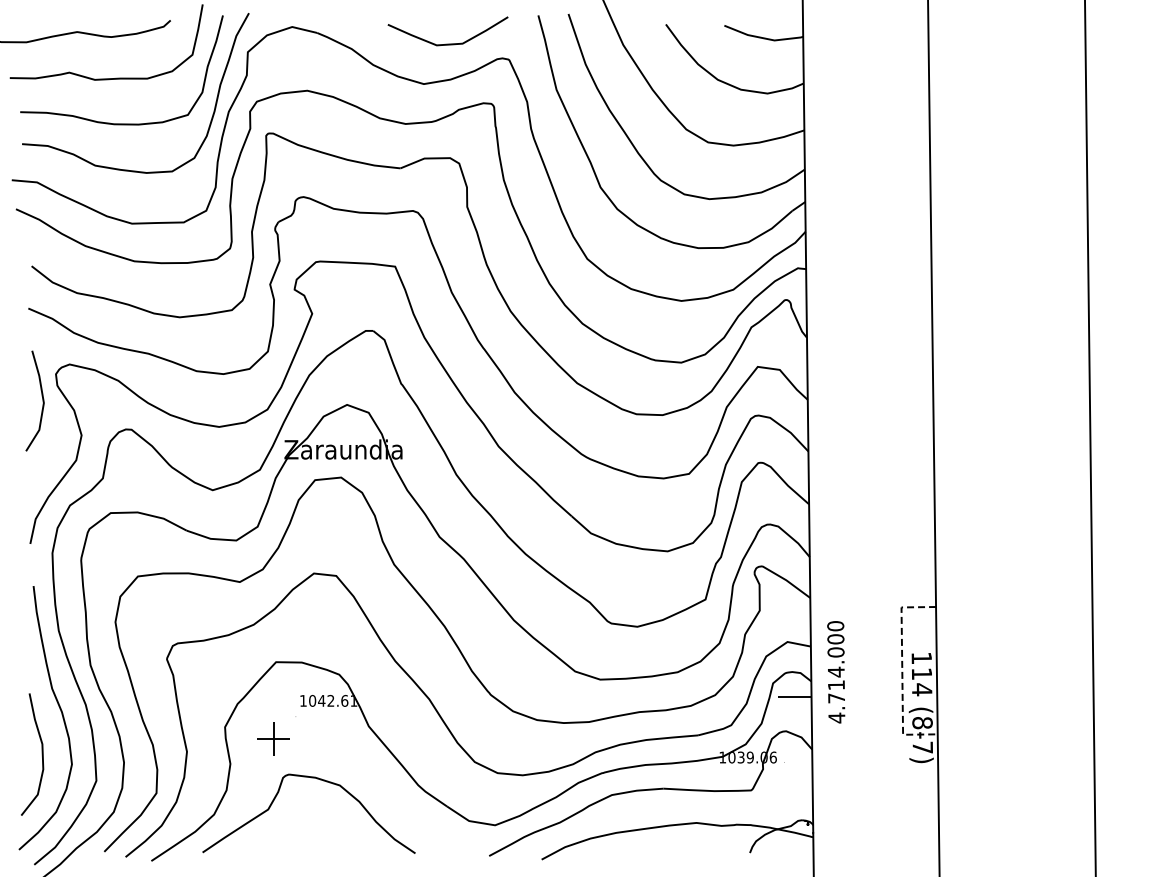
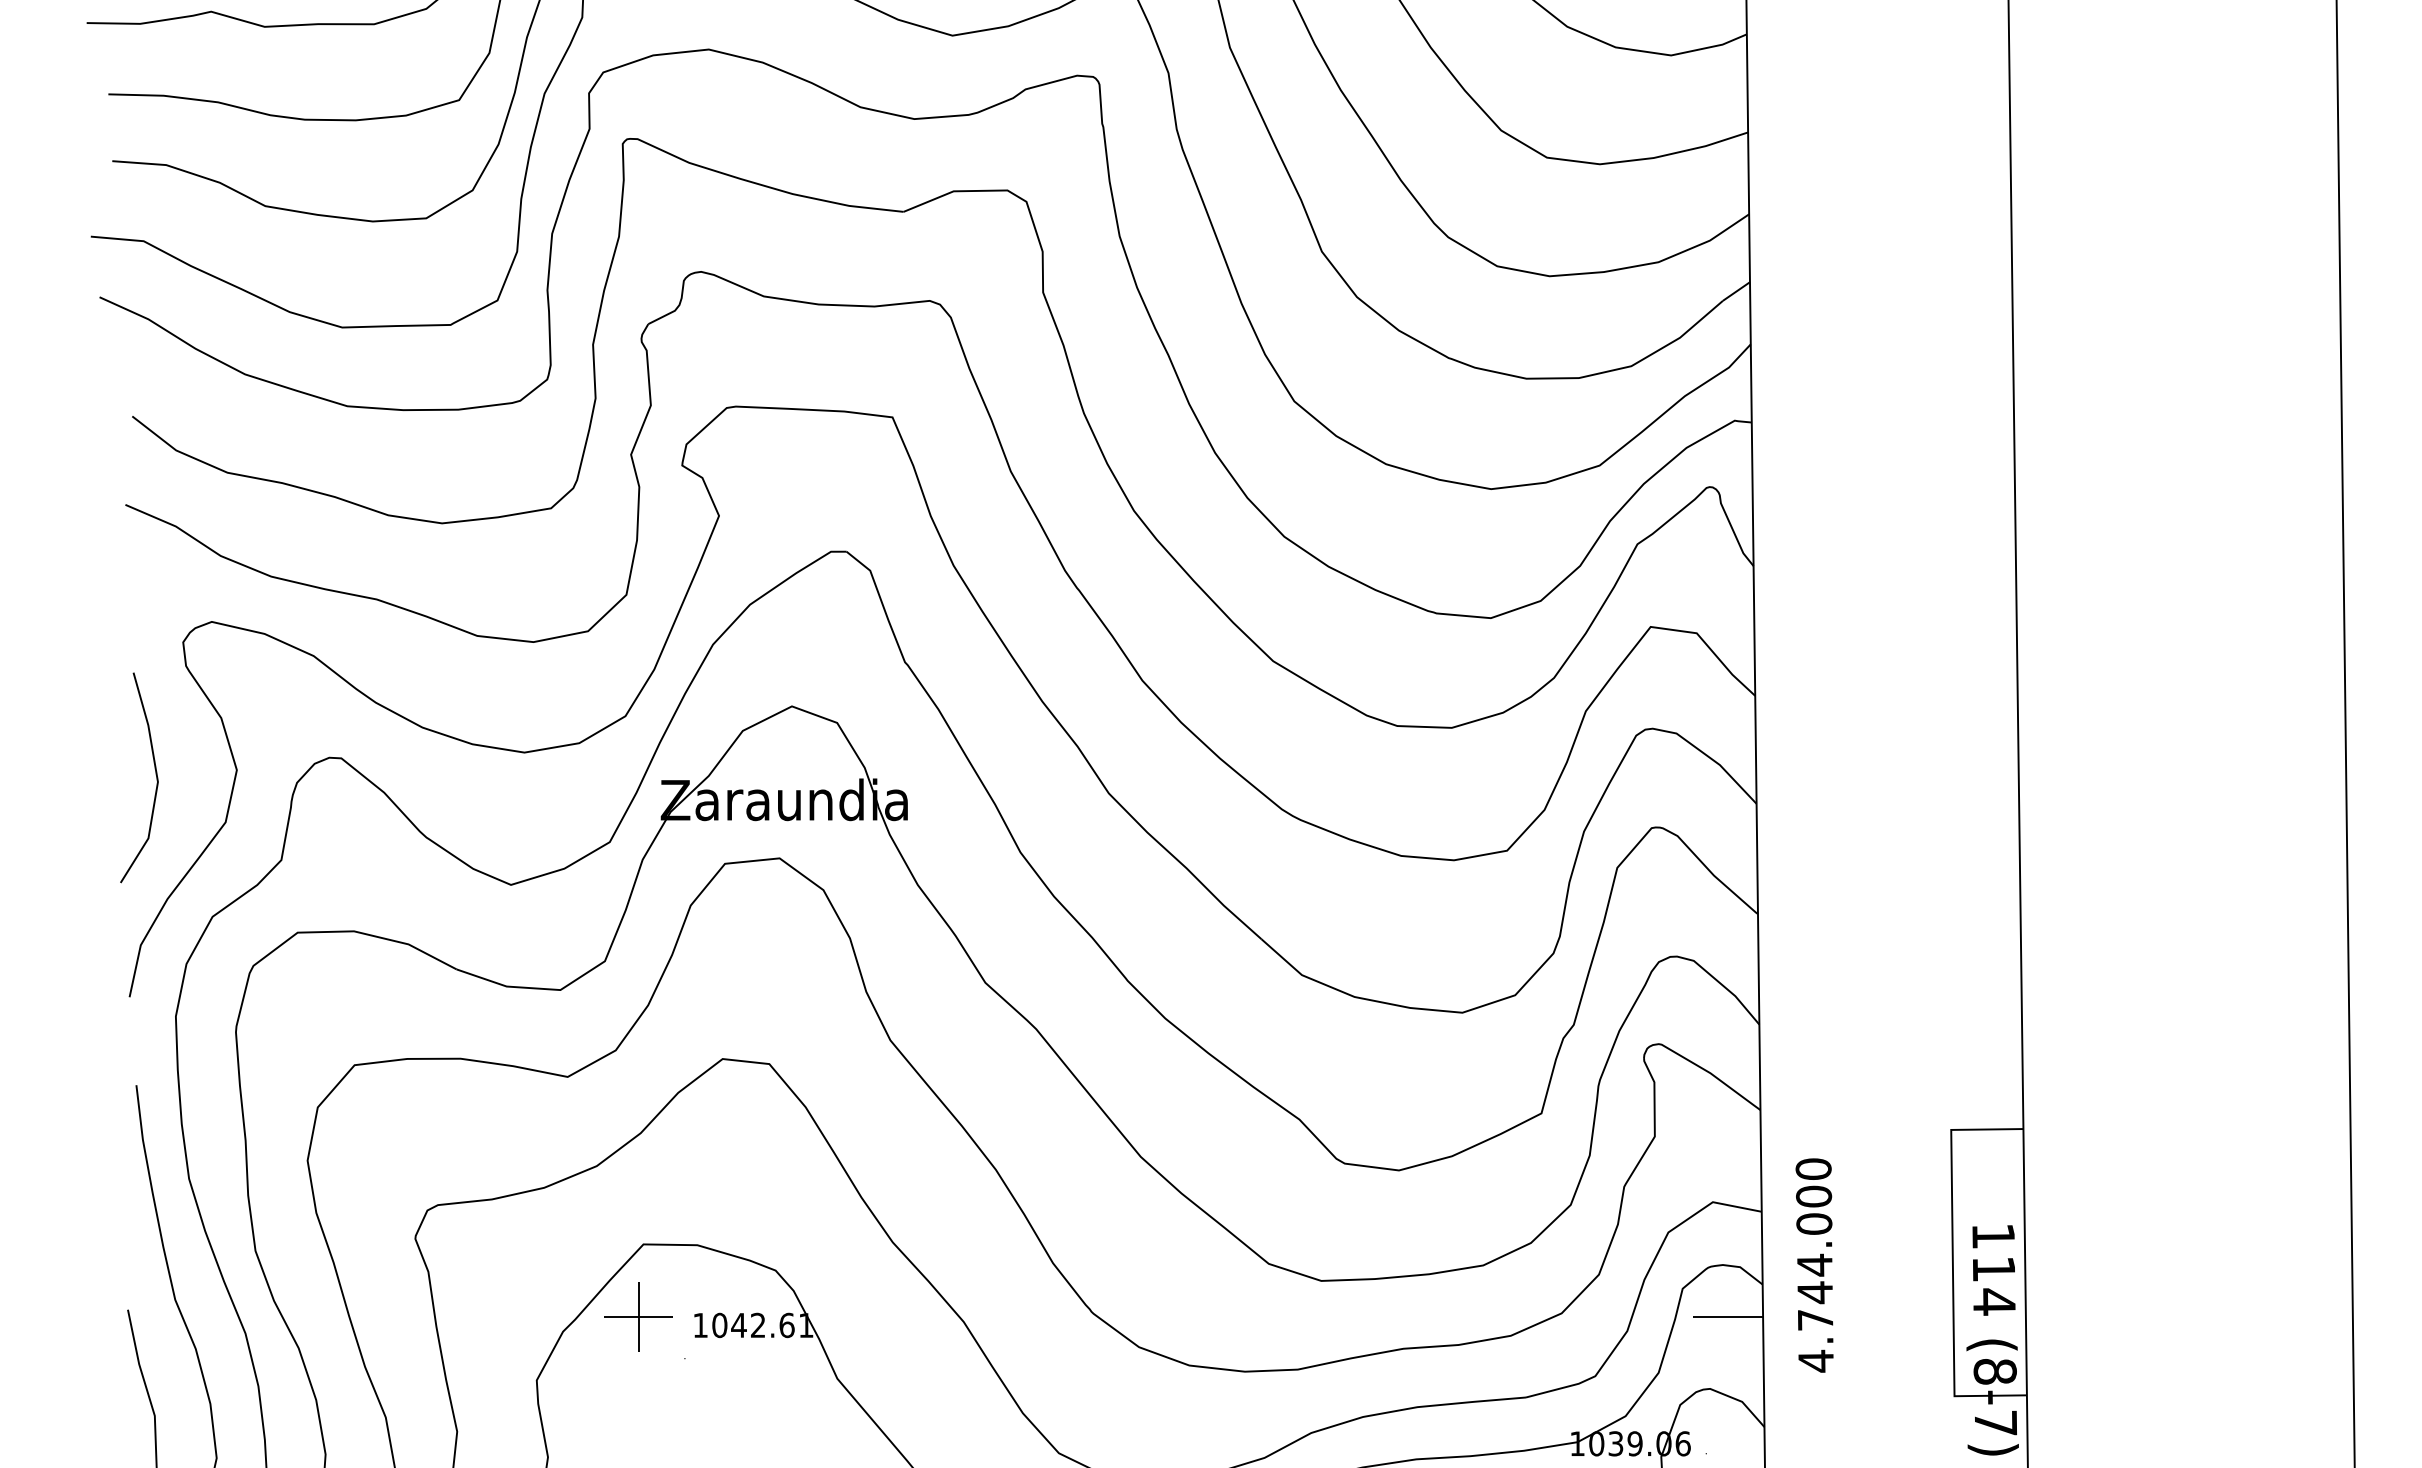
line: (42, 400) -> (155, 776), moved
line: (902, 671) -> (1953, 1263), dashed -> solid
text: (836, 684) -> (1815, 1291), 4.714.000 -> 4.744.000
part: (273, 738) -> (638, 1316), moved

